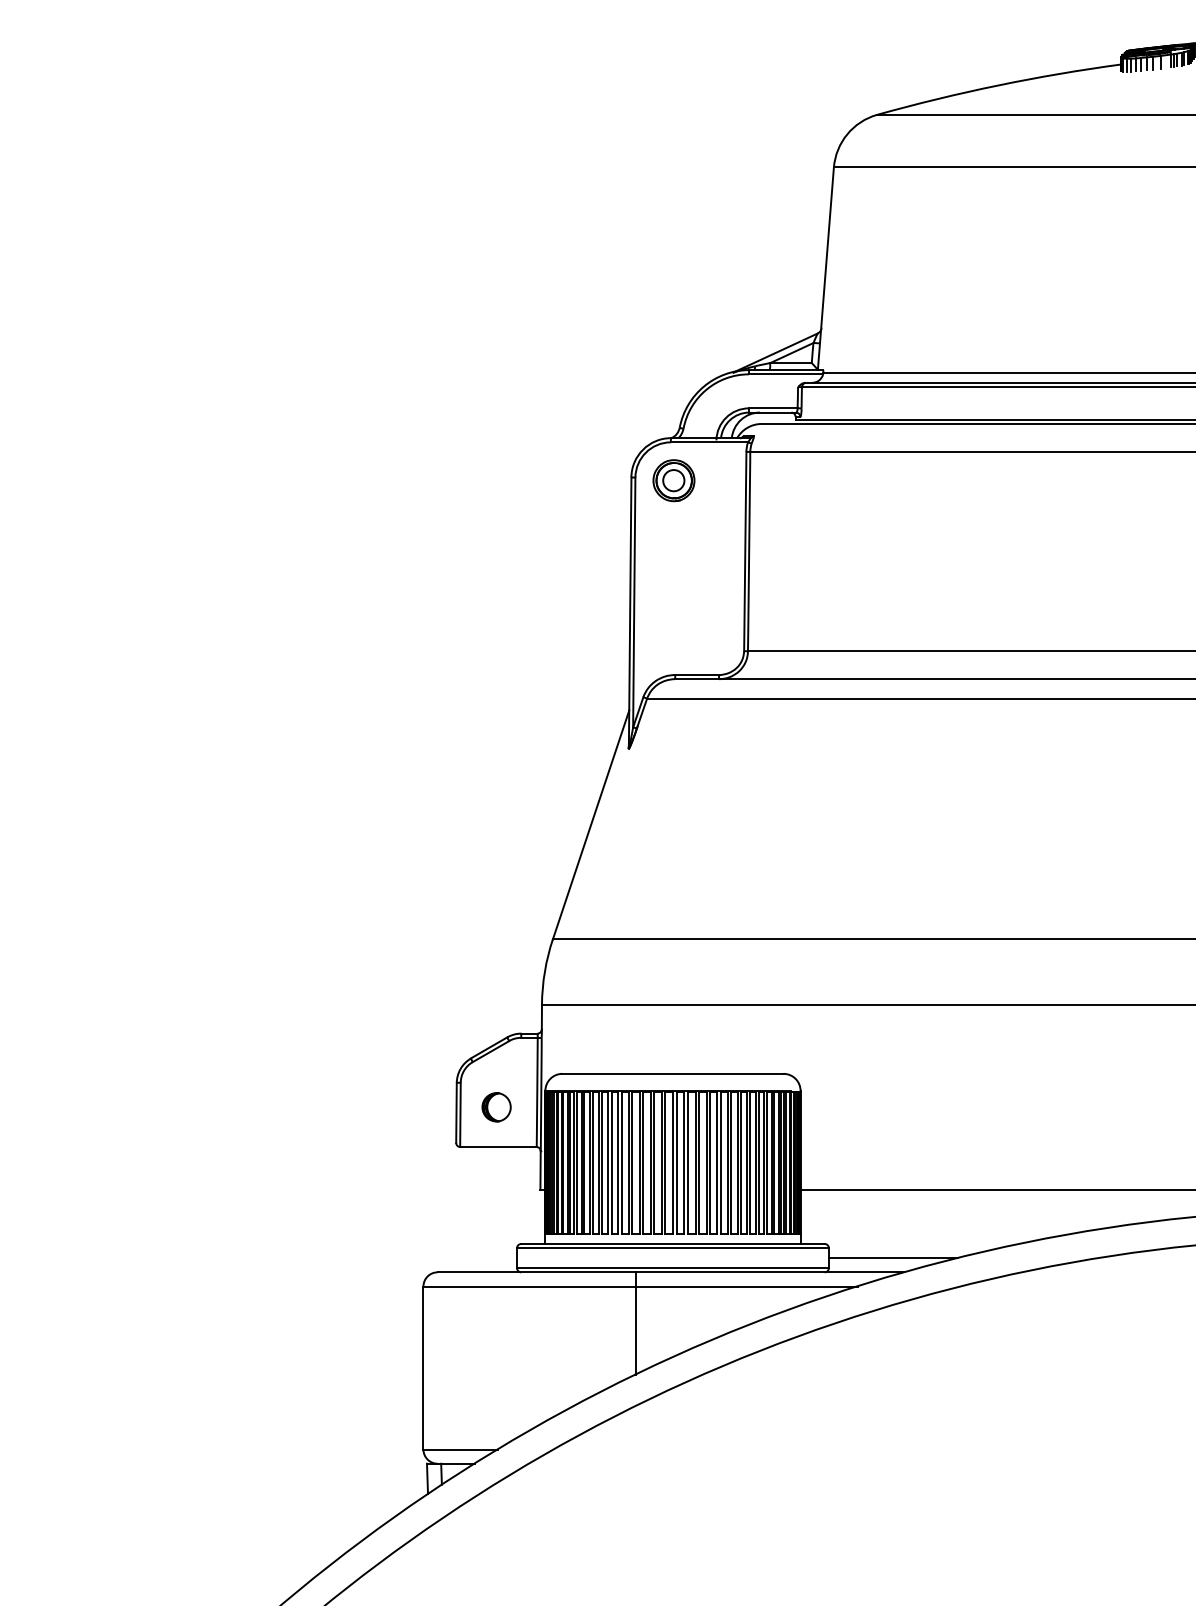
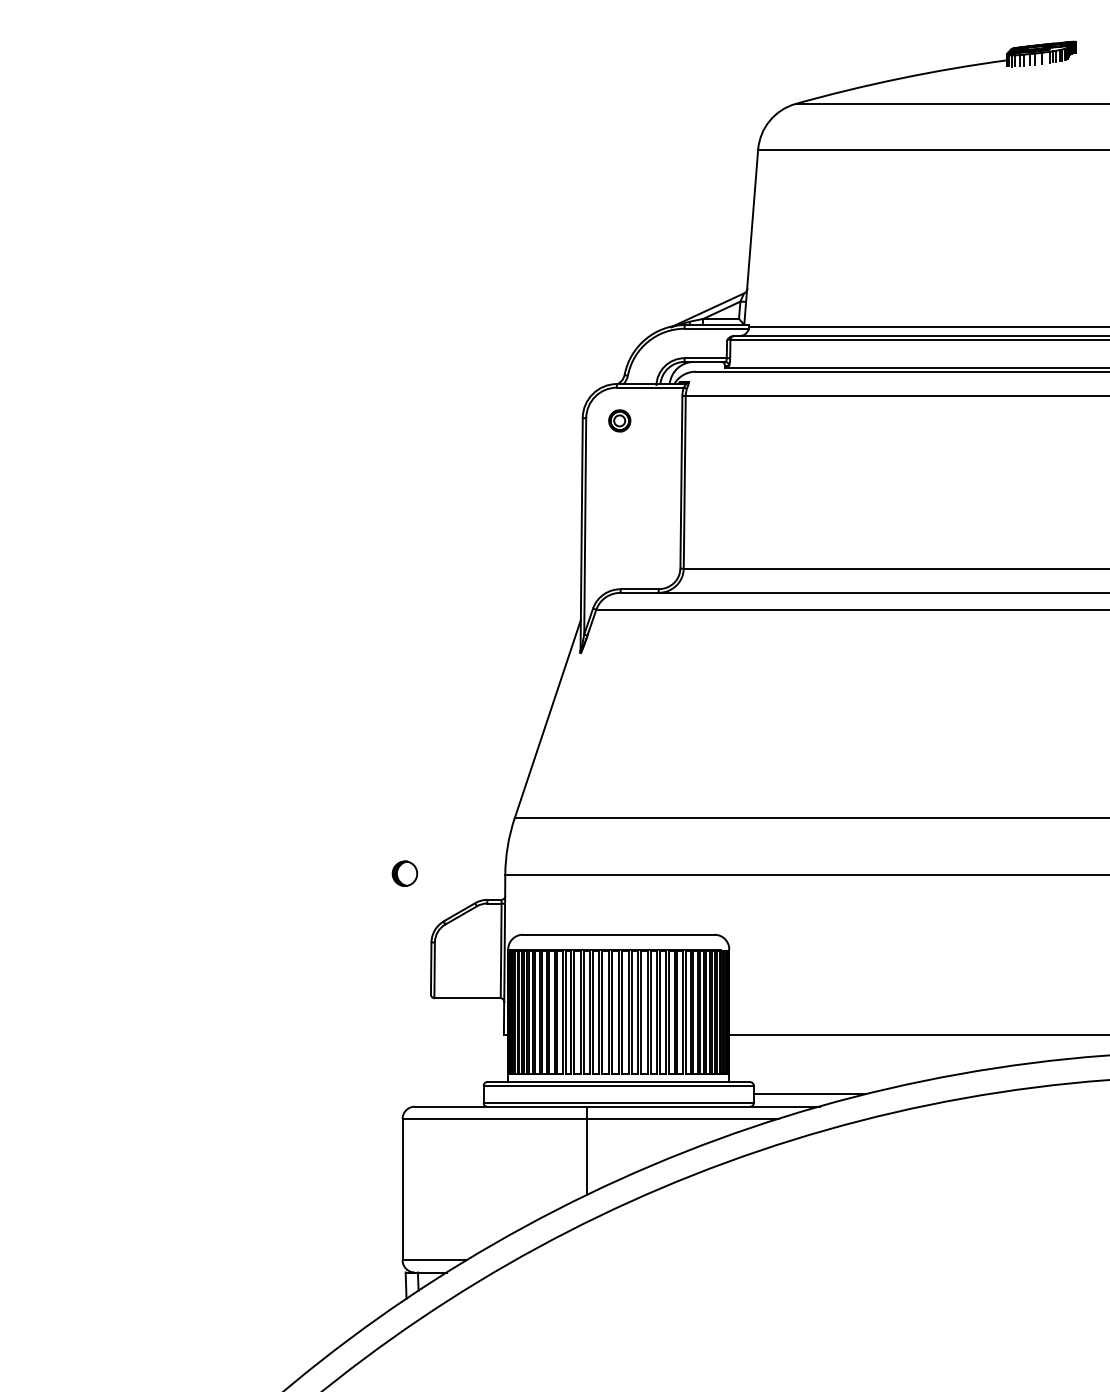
part: (673, 480) -> (619, 420), size x0.6
part: (496, 1107) -> (404, 873), moved

